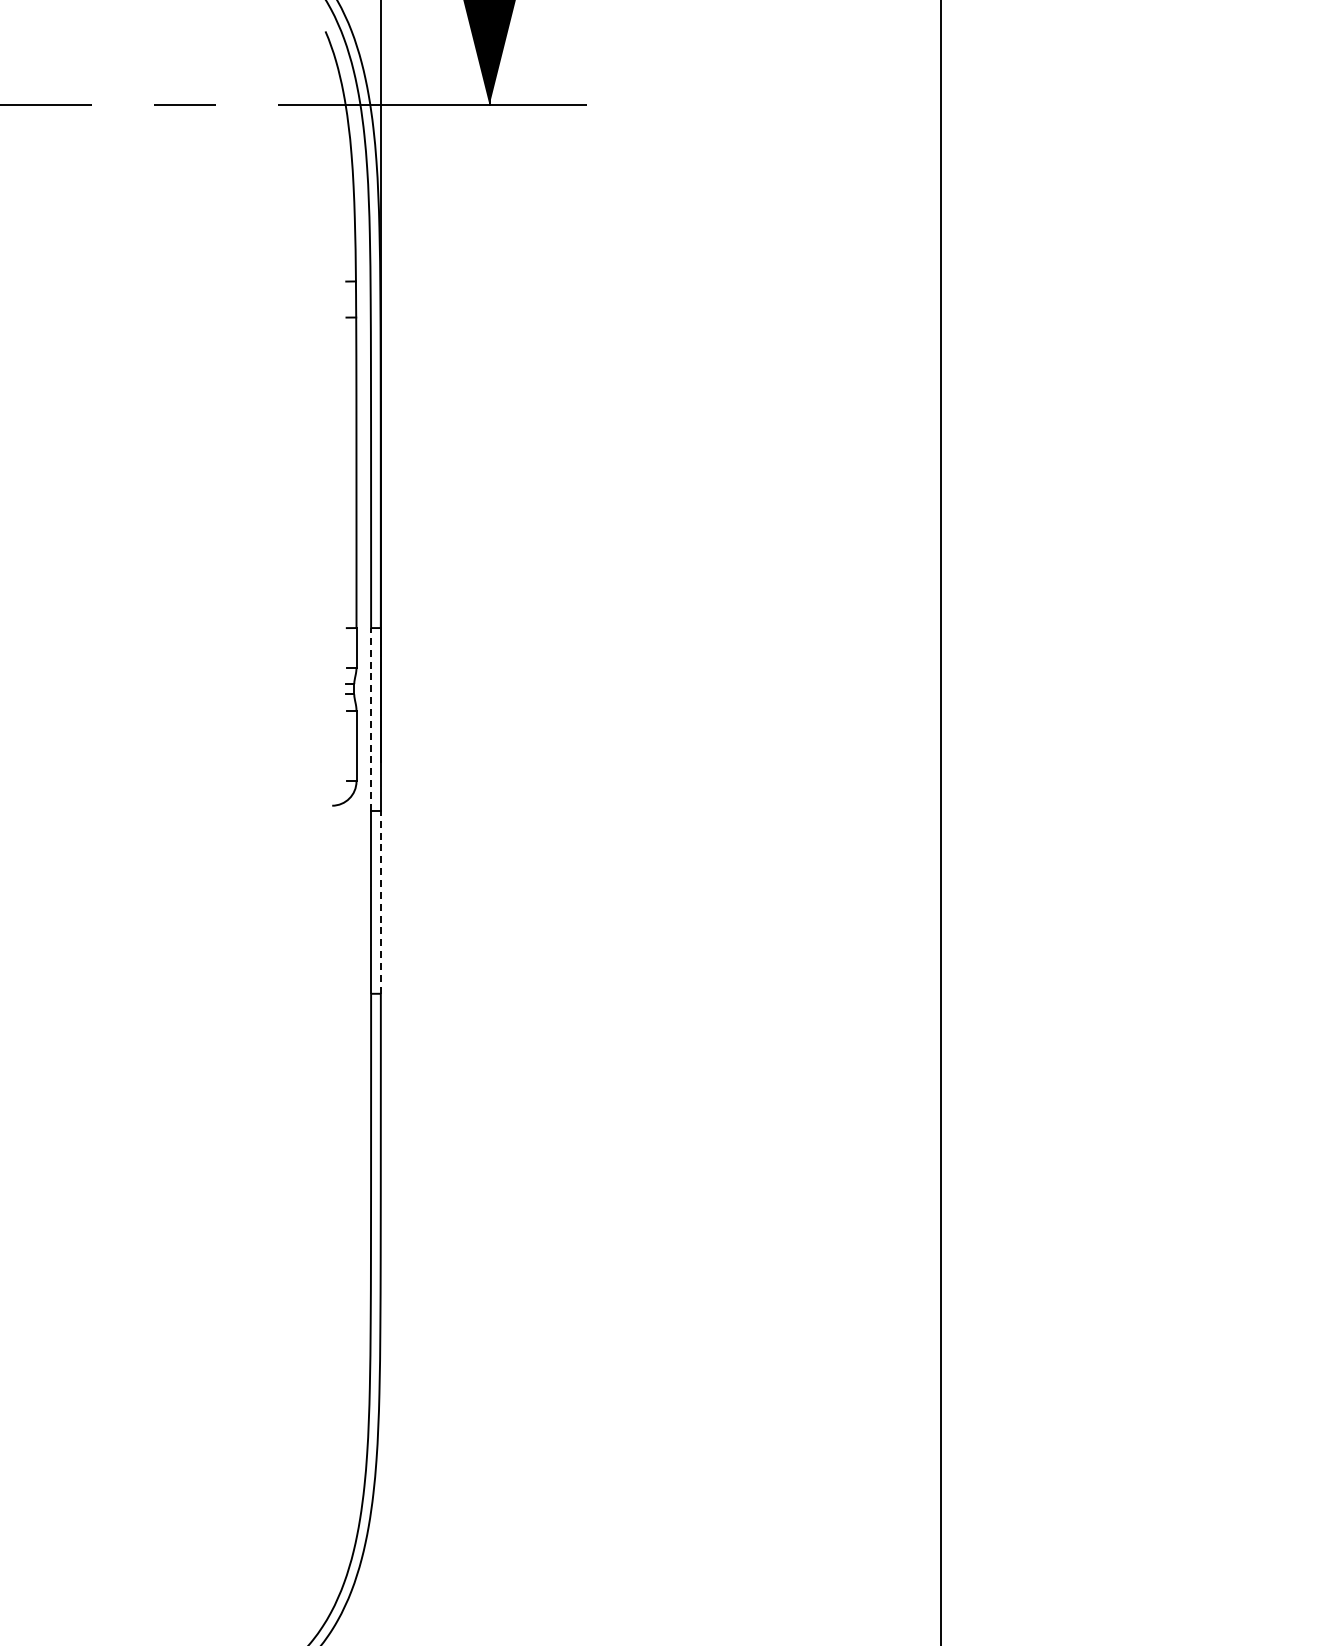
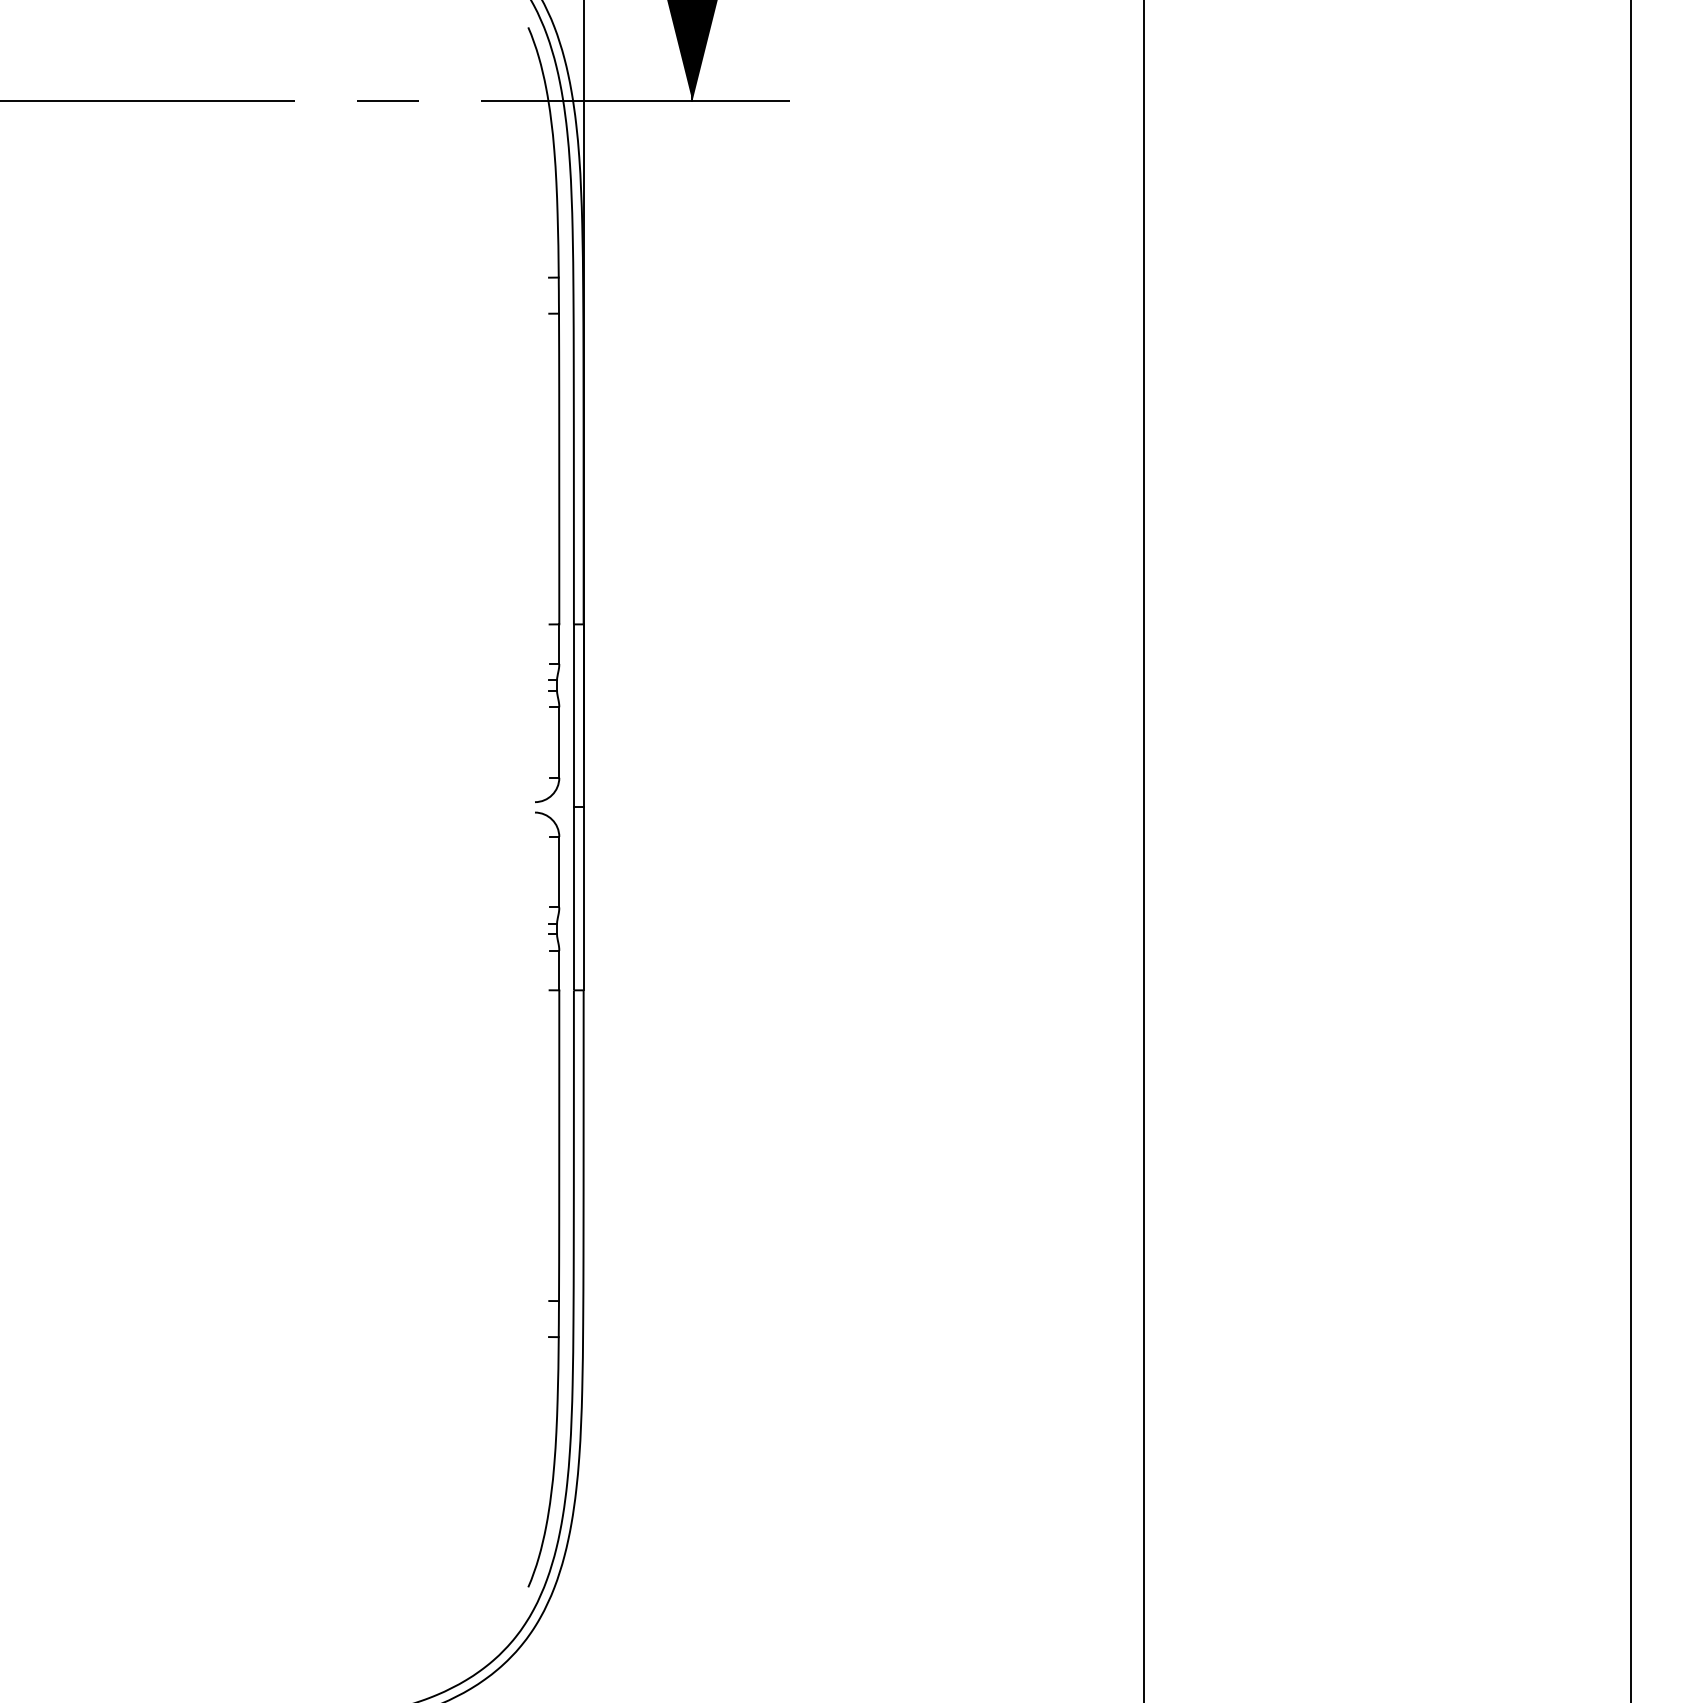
line: (370, 719) -> (573, 715), dashed -> solid
line: (380, 902) -> (583, 898), dashed -> solid
part: (355, 1202) -> (558, 1199), added

